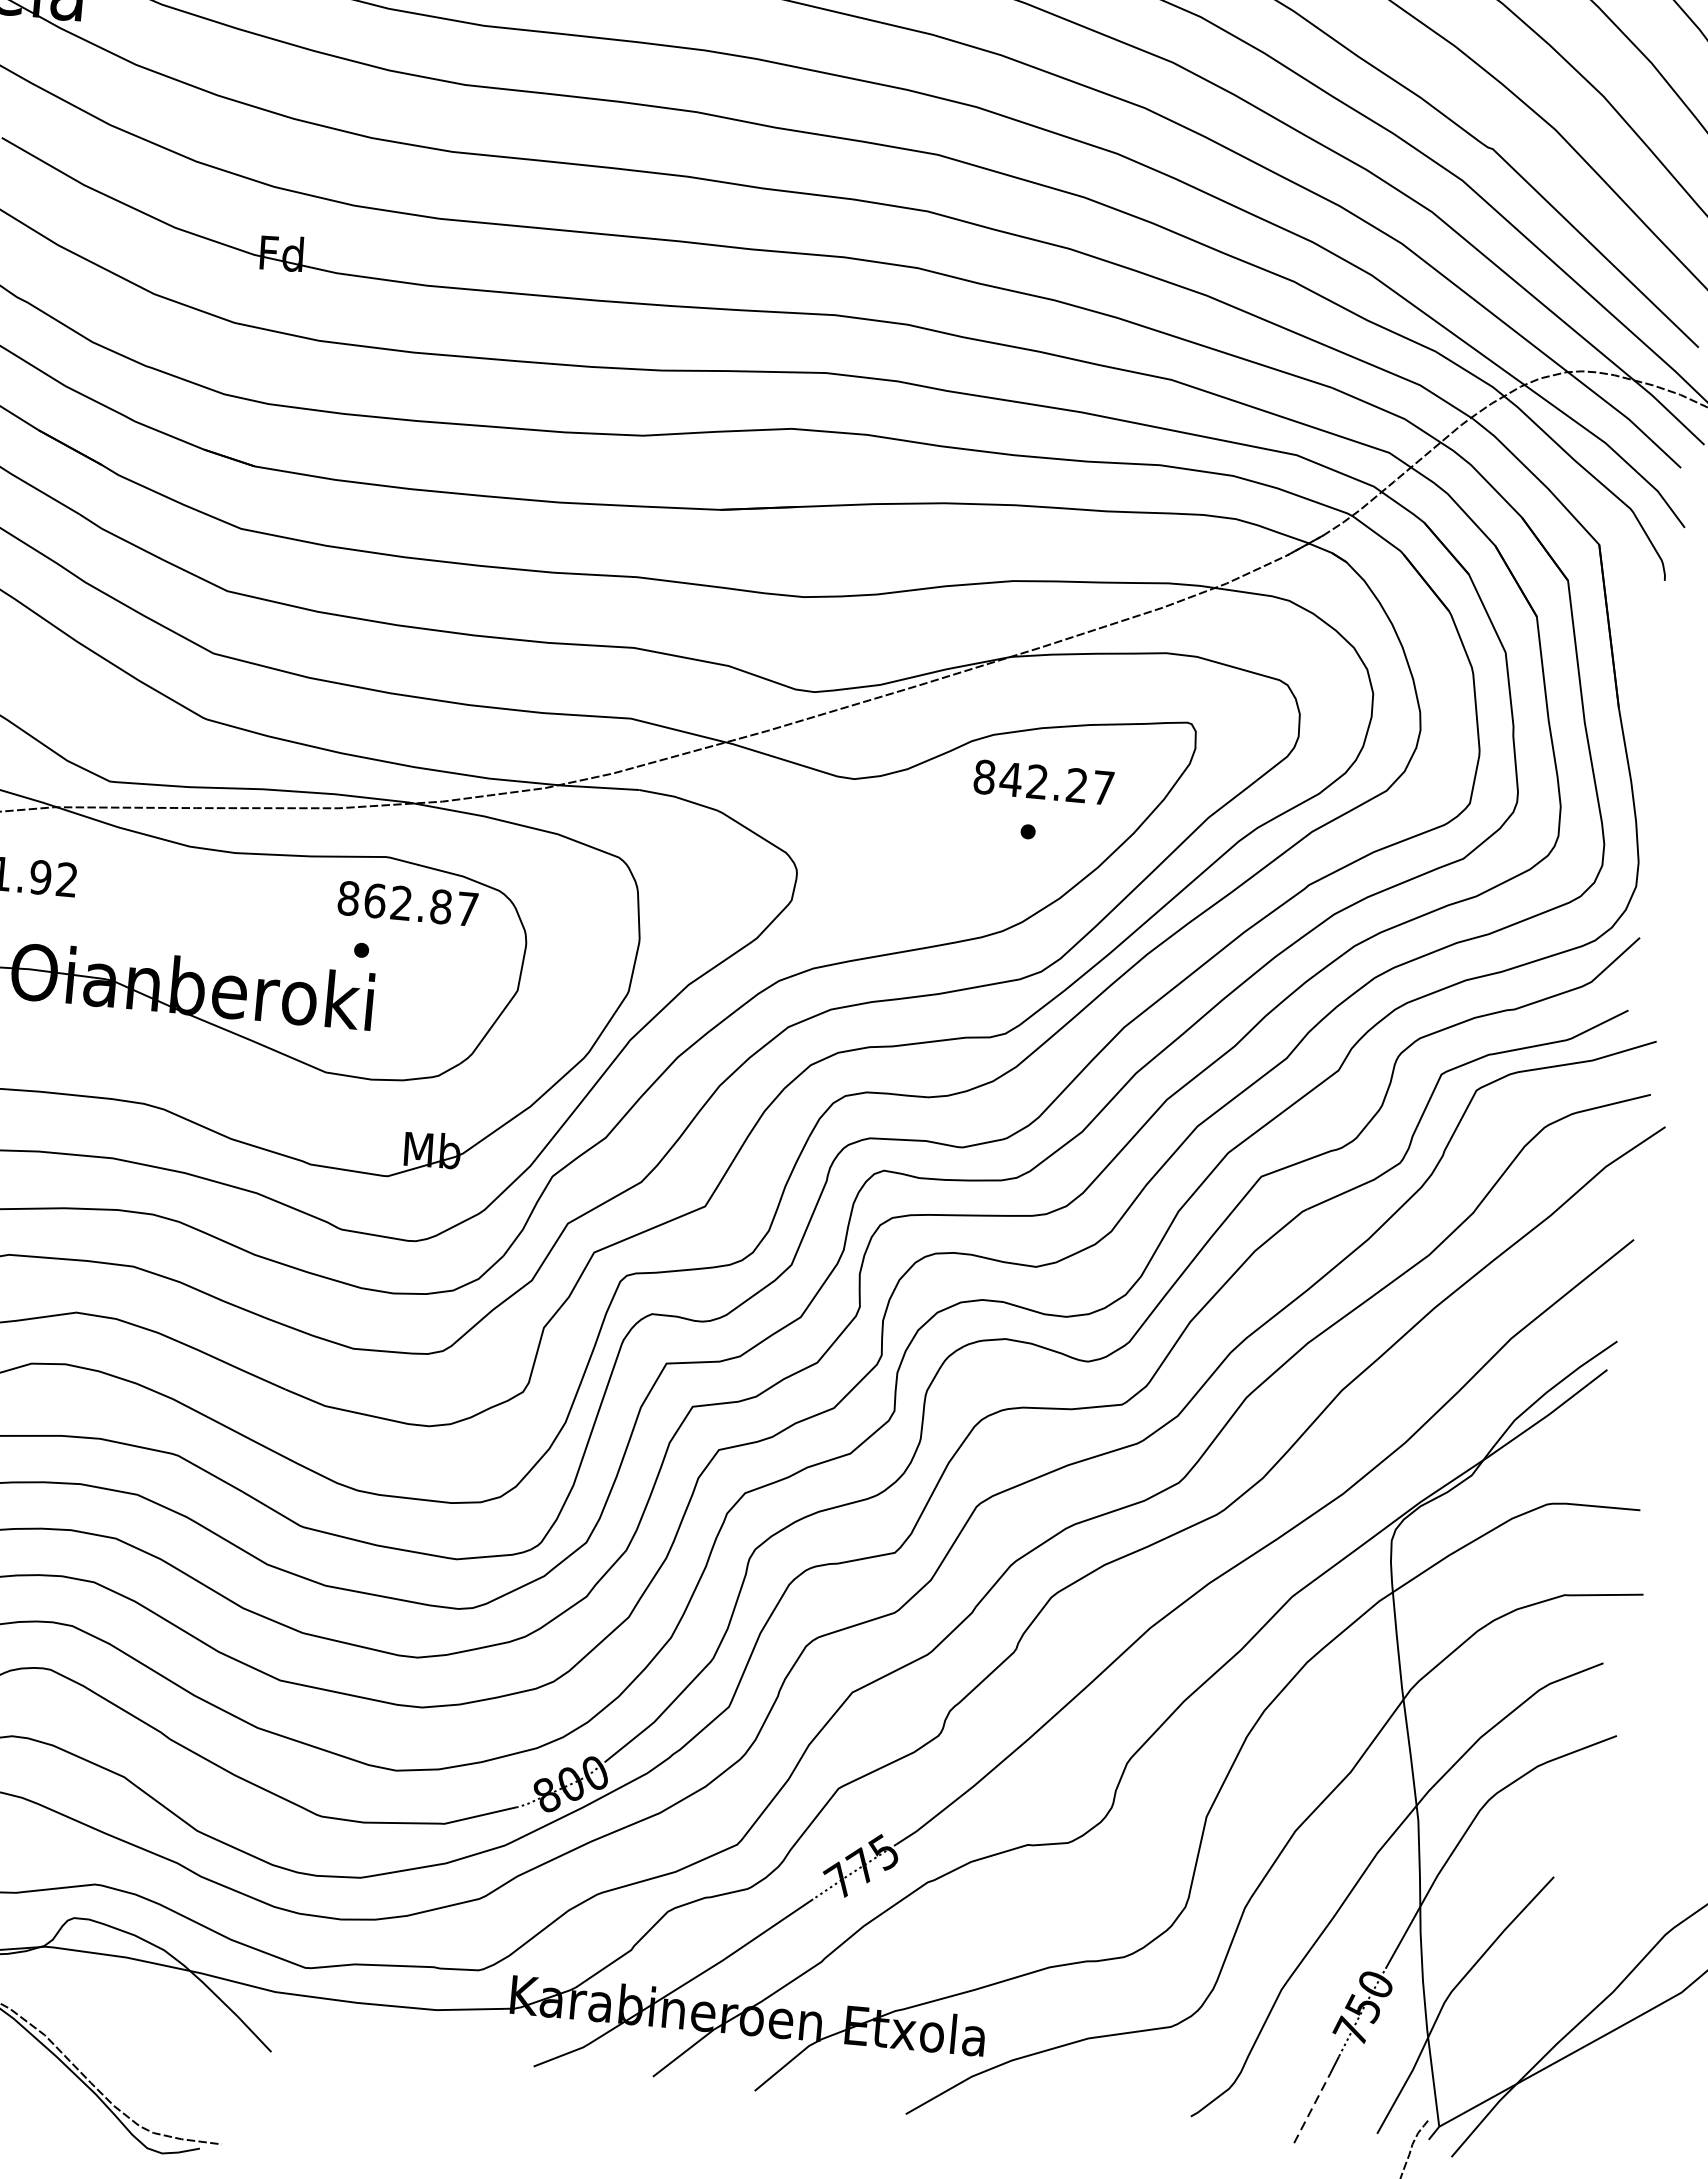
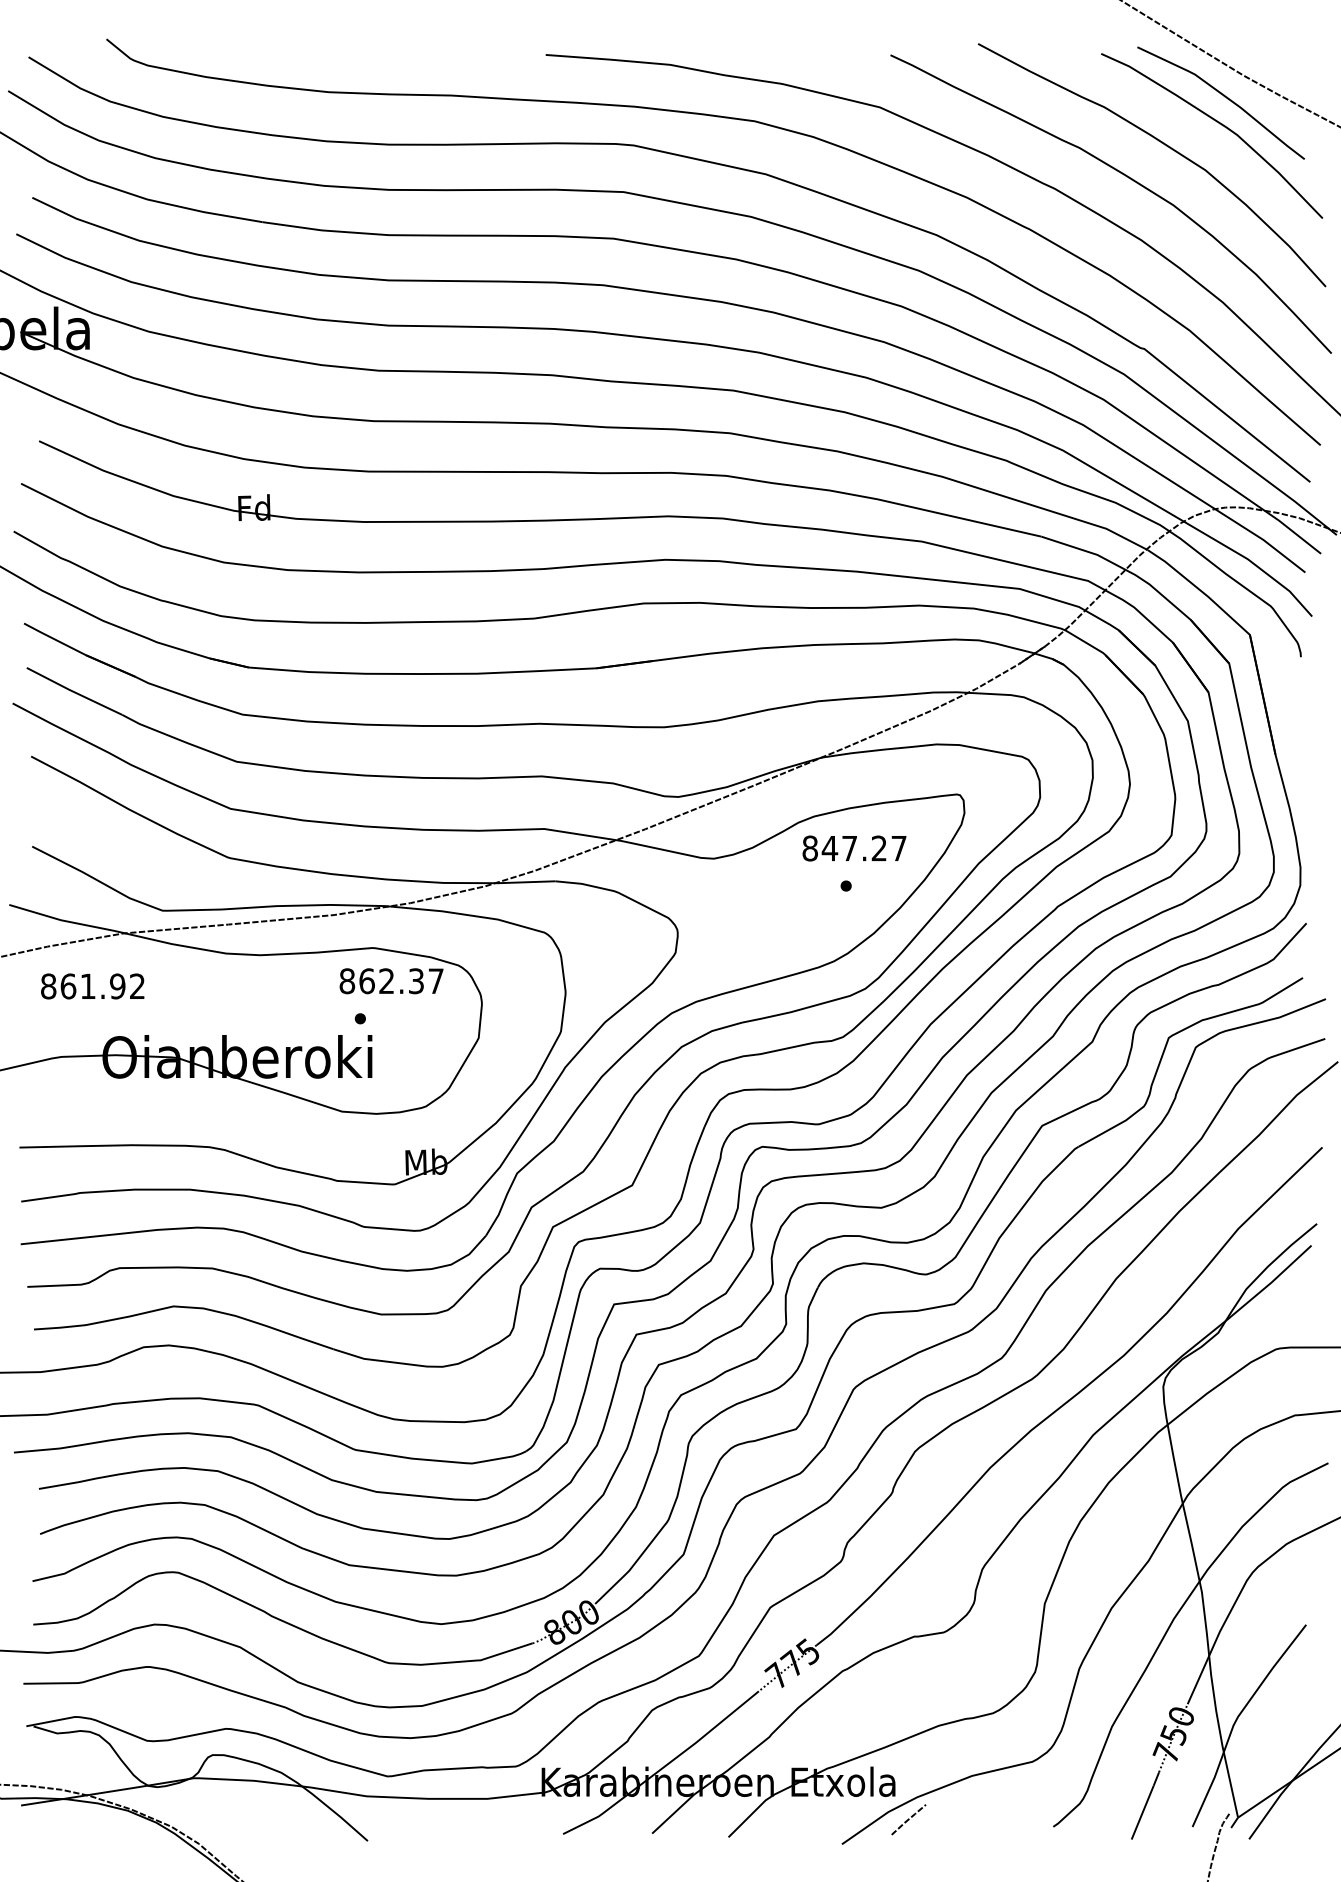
text: (1037, 781) -> (849, 848), 842.27 -> 847.27
text: (441, 907) -> (416, 981), 862.87 -> 862.37
line: (997, 2089) -> (908, 1819), added
line: (1311, 2108) -> (1142, 1812), dashed -> solid

